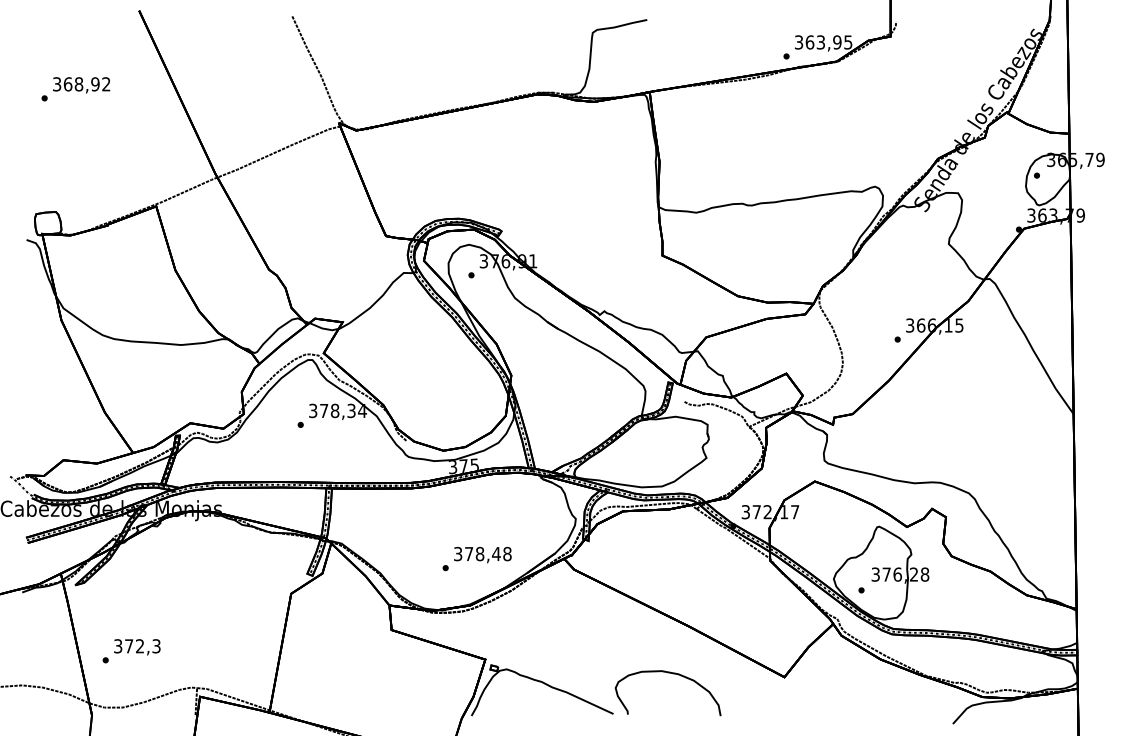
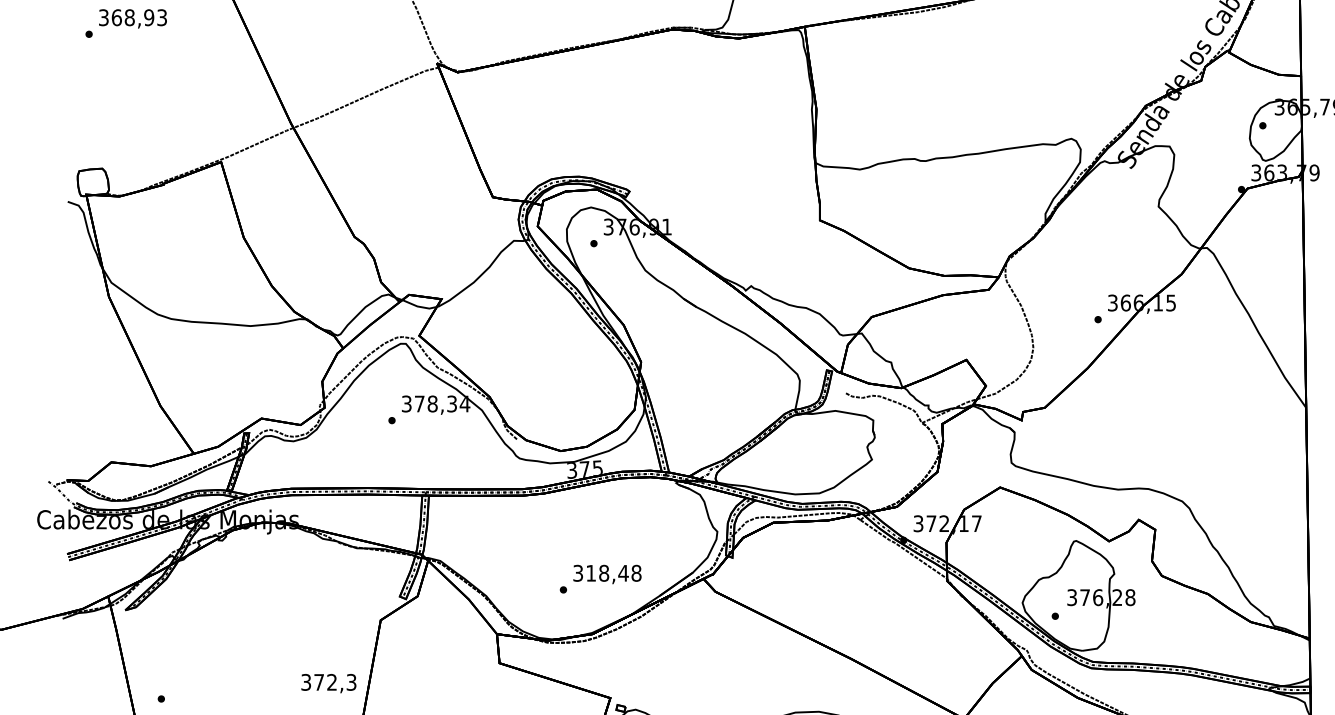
text: (106, 84) -> (162, 17), 368,92 -> 368,93
text: (469, 553) -> (591, 572), 378,48 -> 318,48
text: (137, 647) -> (329, 683), moved

